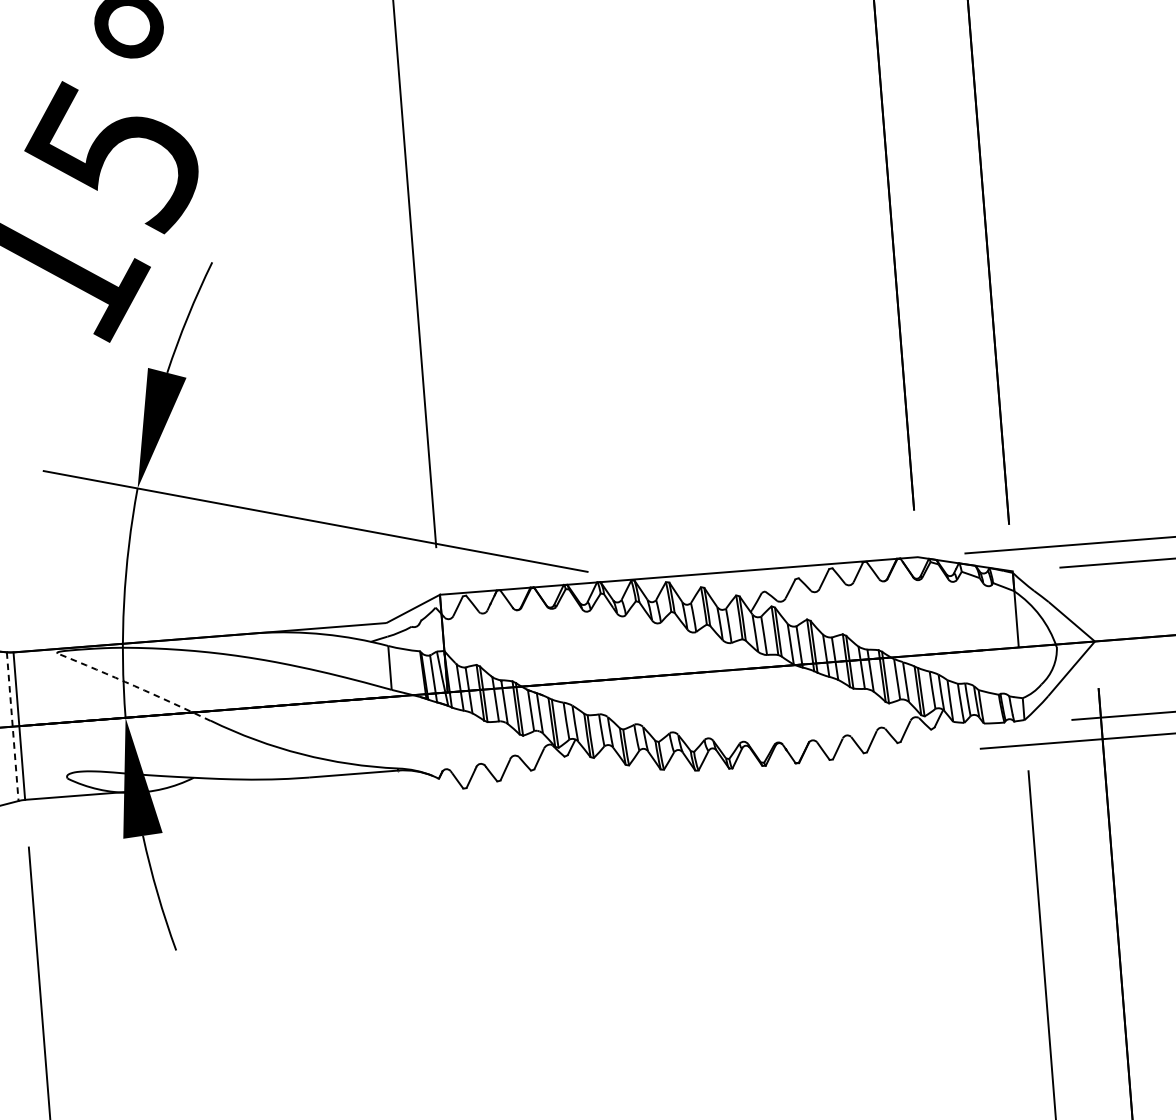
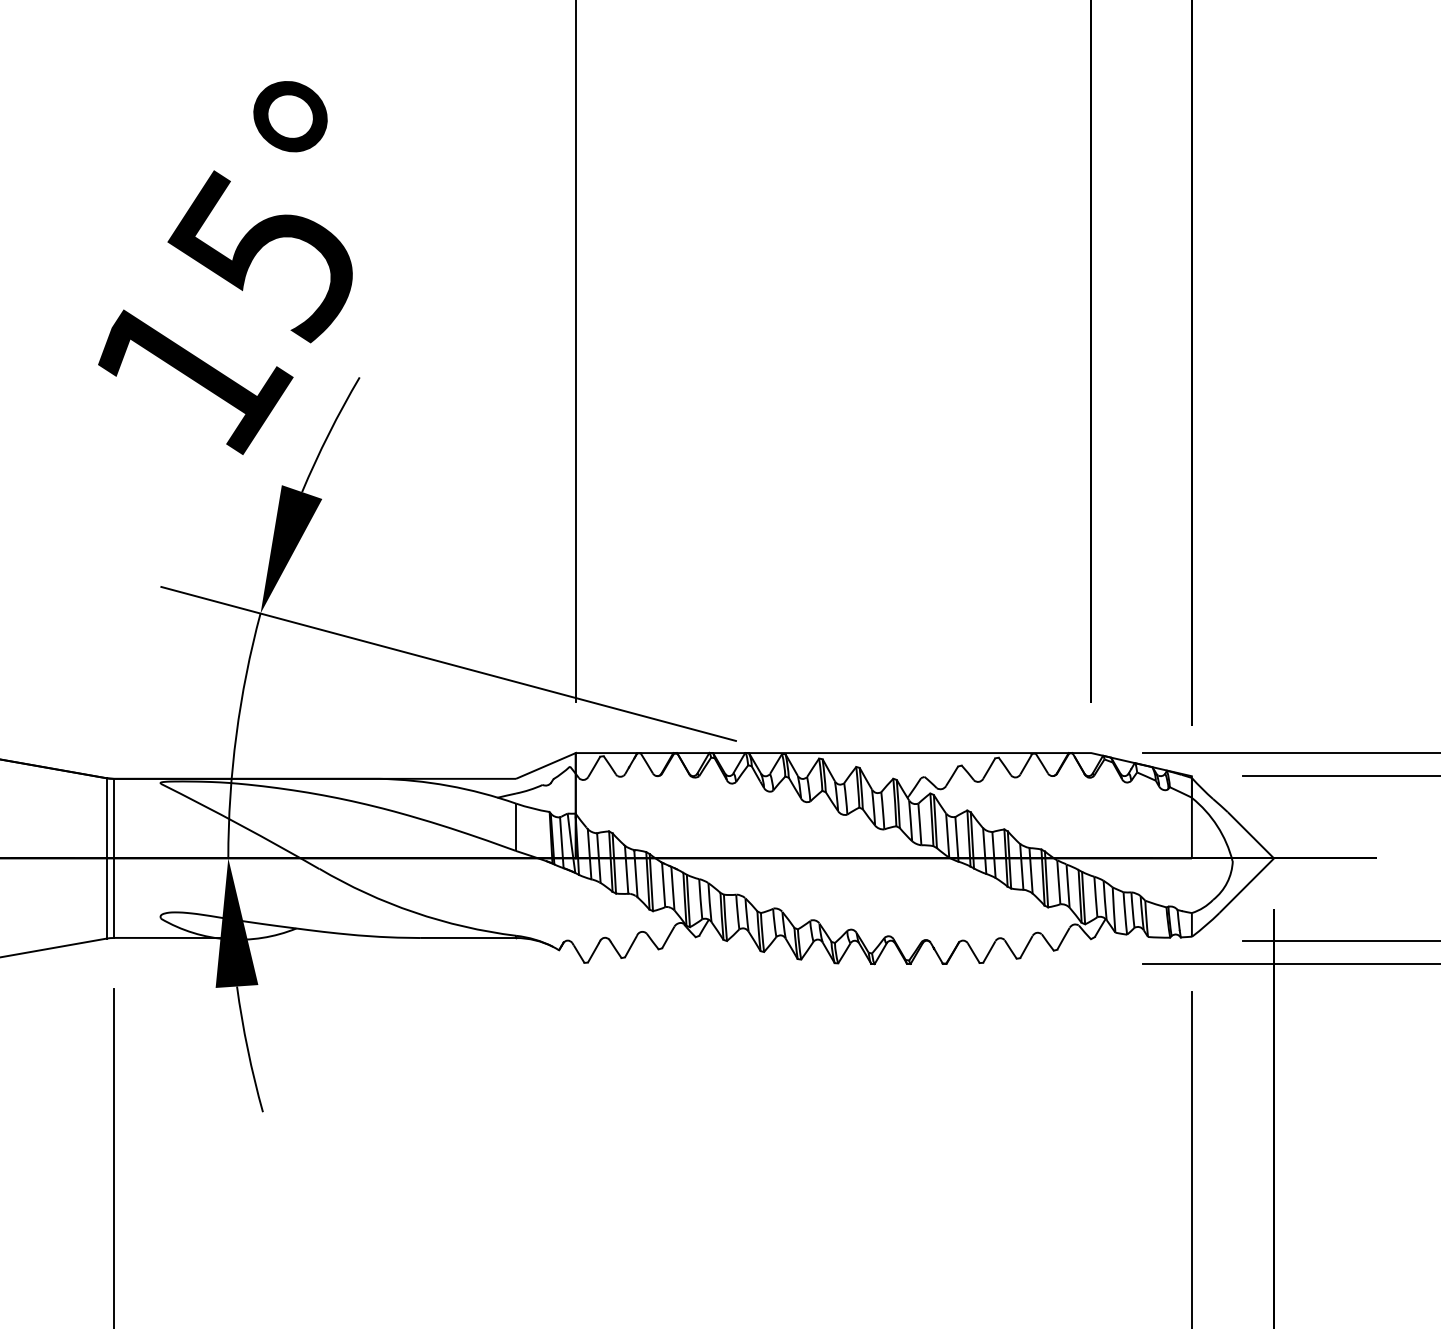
arc: (134, 686) -> (240, 825), dashed -> solid
line: (12, 726) -> (106, 858), dashed -> solid

